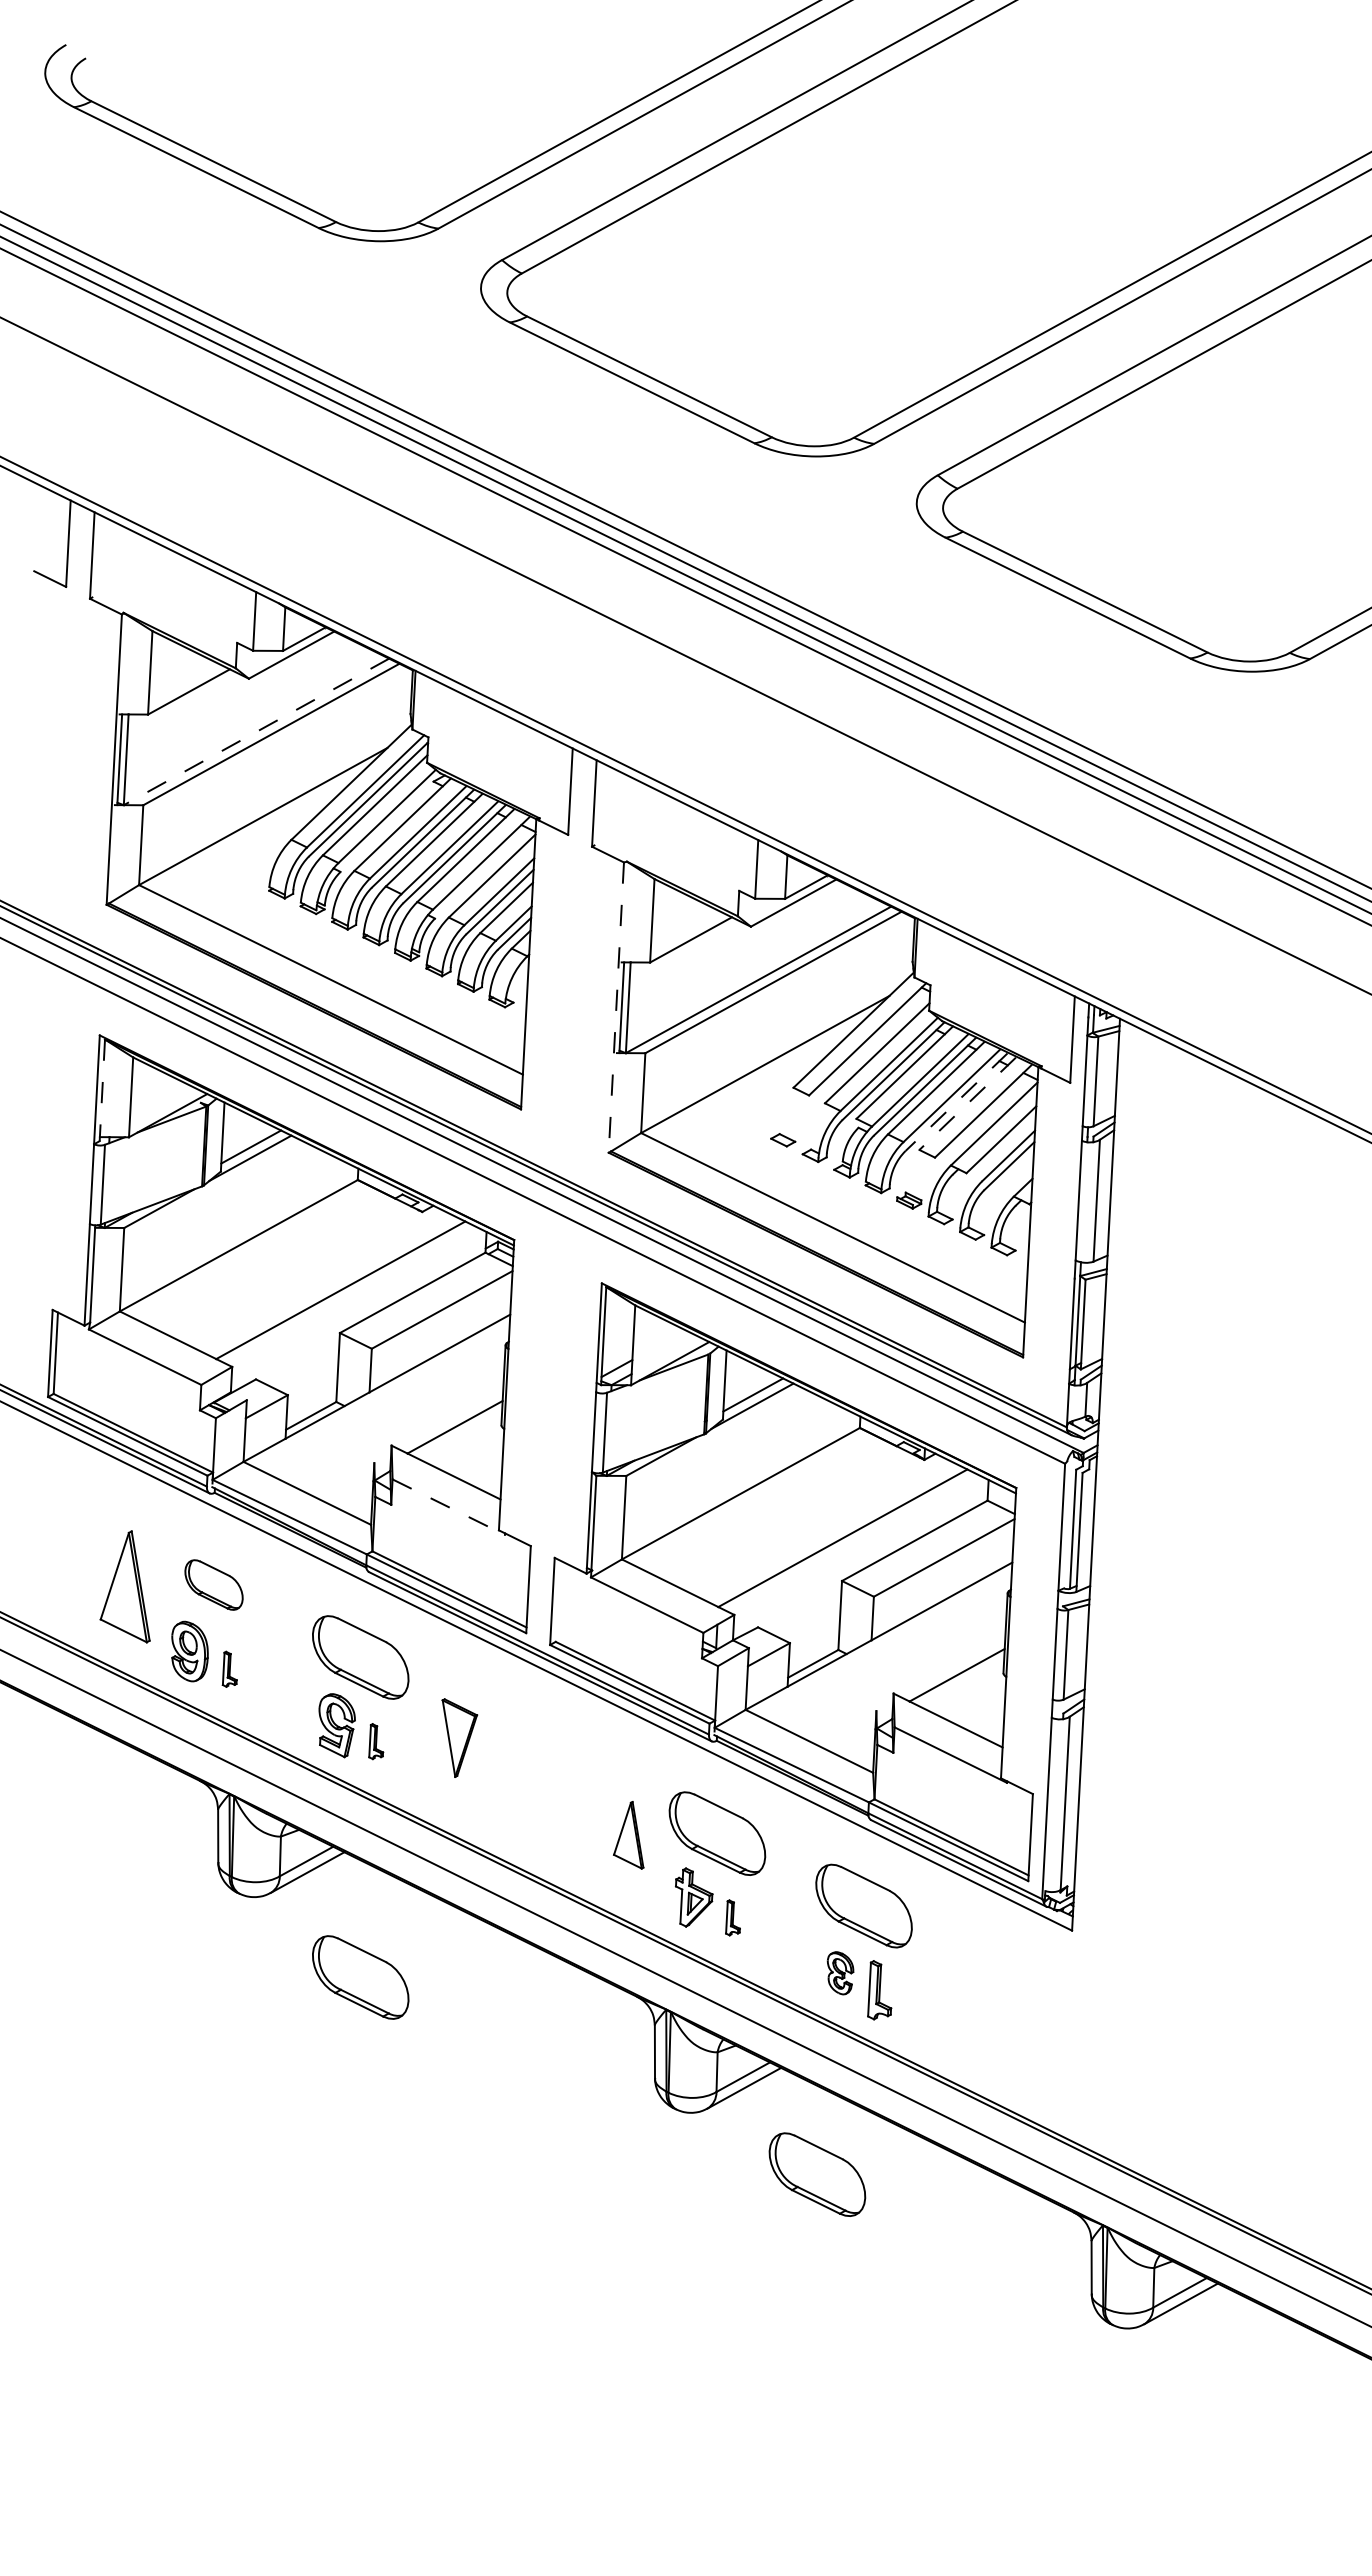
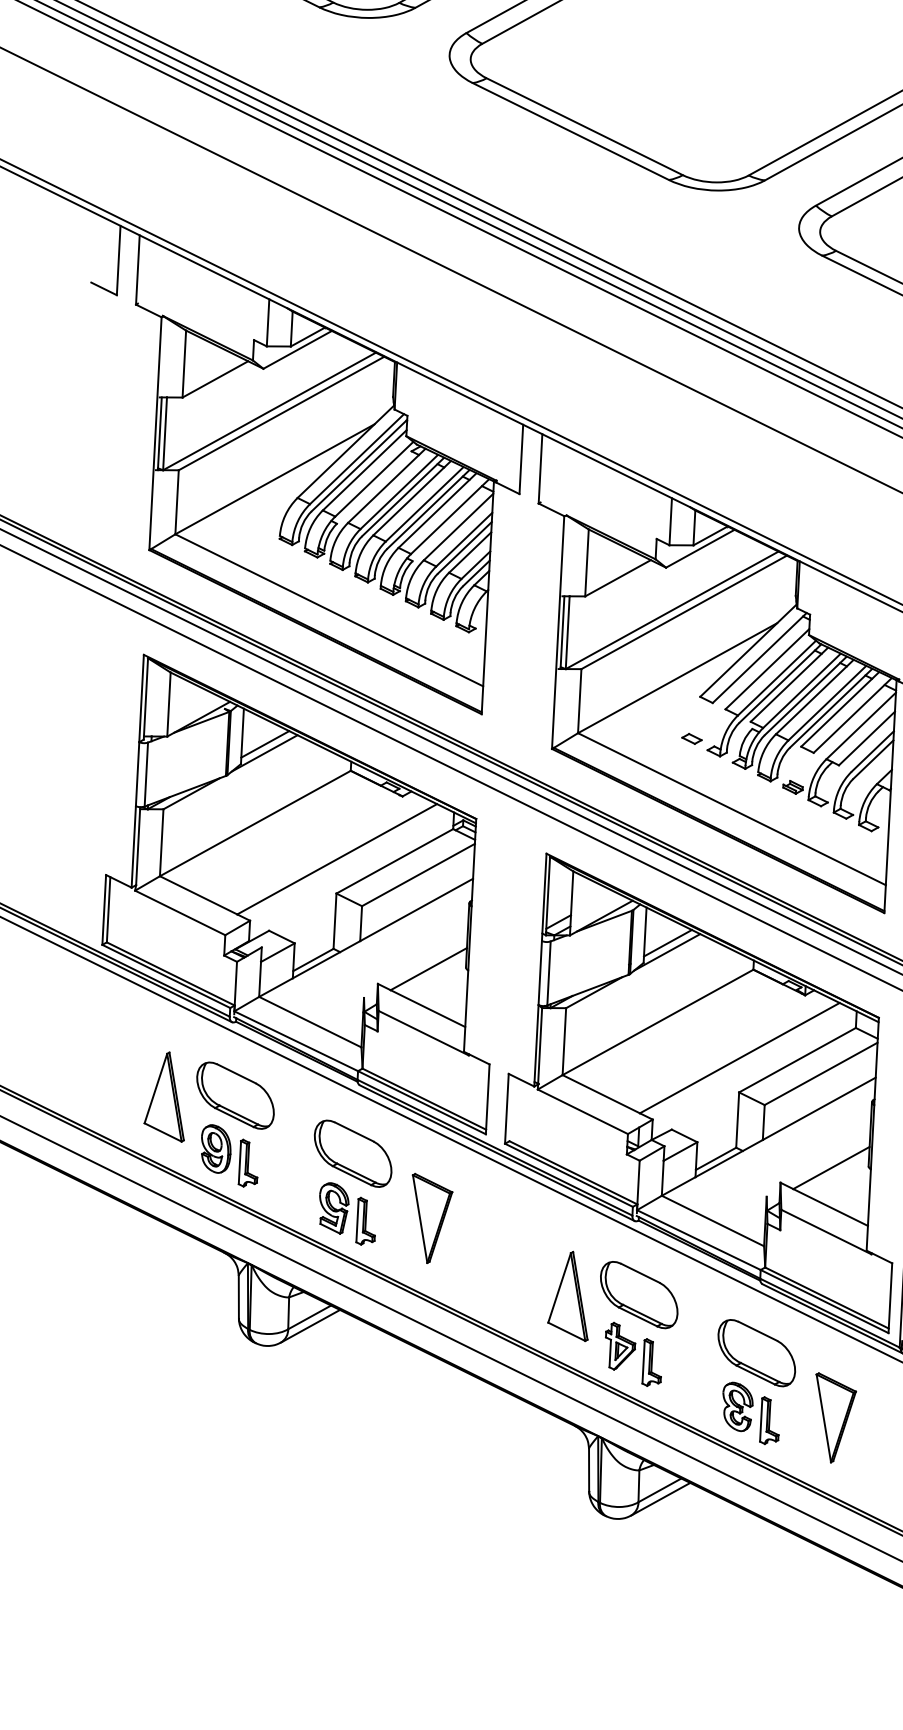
line: (256, 731) -> (269, 411), dashed -> solid
line: (616, 1008) -> (558, 633), dashed -> solid
line: (102, 1090) -> (146, 699), dashed -> solid
line: (956, 1102) -> (830, 708), dashed -> solid
line: (967, 1103) -> (839, 709), dashed -> solid
line: (448, 1507) -> (423, 1033), dashed -> solid
part: (213, 1584) -> (235, 1095), size x1.67
part: (229, 1669) -> (247, 1163), size x1.67
part: (459, 1737) -> (432, 1217), size x1.43
part: (375, 1741) -> (364, 1221), size x1.67
part: (628, 1834) -> (567, 1295), size x1.67
part: (732, 1917) -> (651, 1362), size x1.67
part: (840, 1973) -> (737, 1407), size x1.43
part: (360, 1977) -> (352, 1410), removed
part: (962, 1986) -> (835, 1417), added
part: (817, 2174) -> (719, 1568), removed

